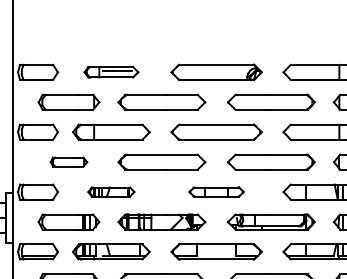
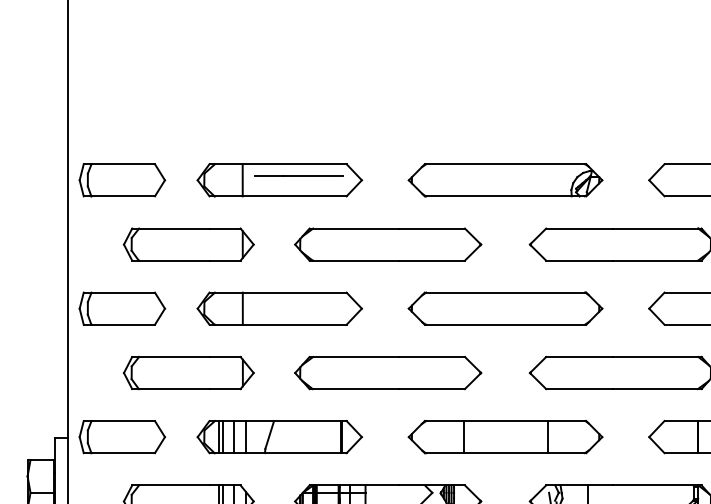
part: (111, 71) -> (280, 178), size x1.43
part: (68, 161) -> (187, 371), size x1.67
part: (111, 191) -> (280, 435), size x1.67
part: (216, 191) -> (505, 435), size x1.67

